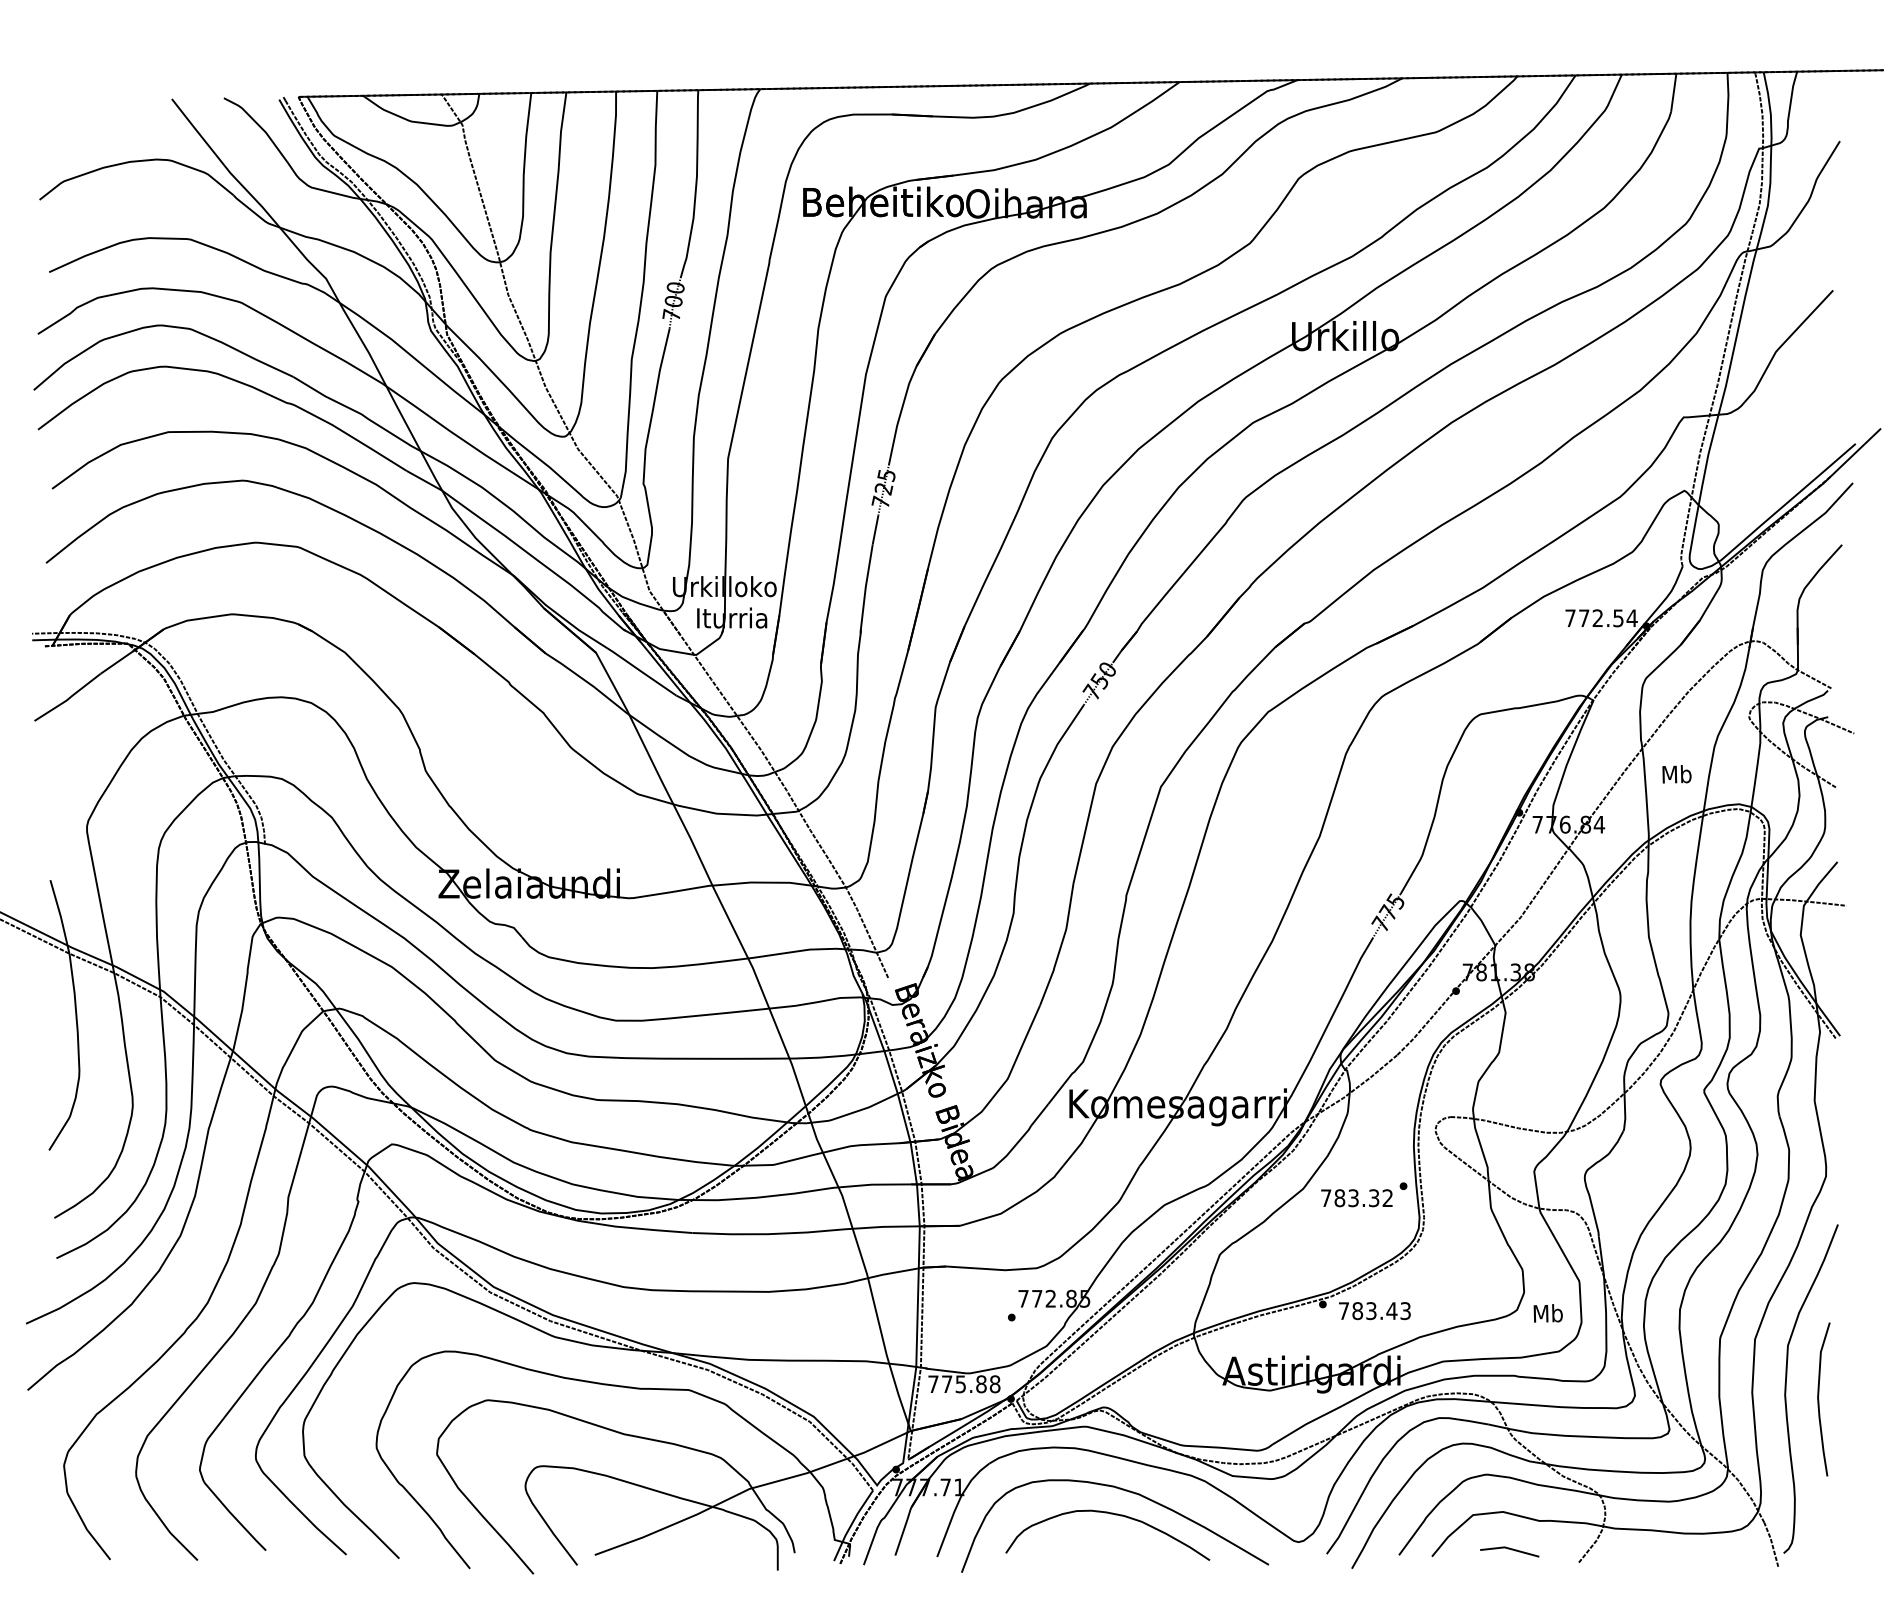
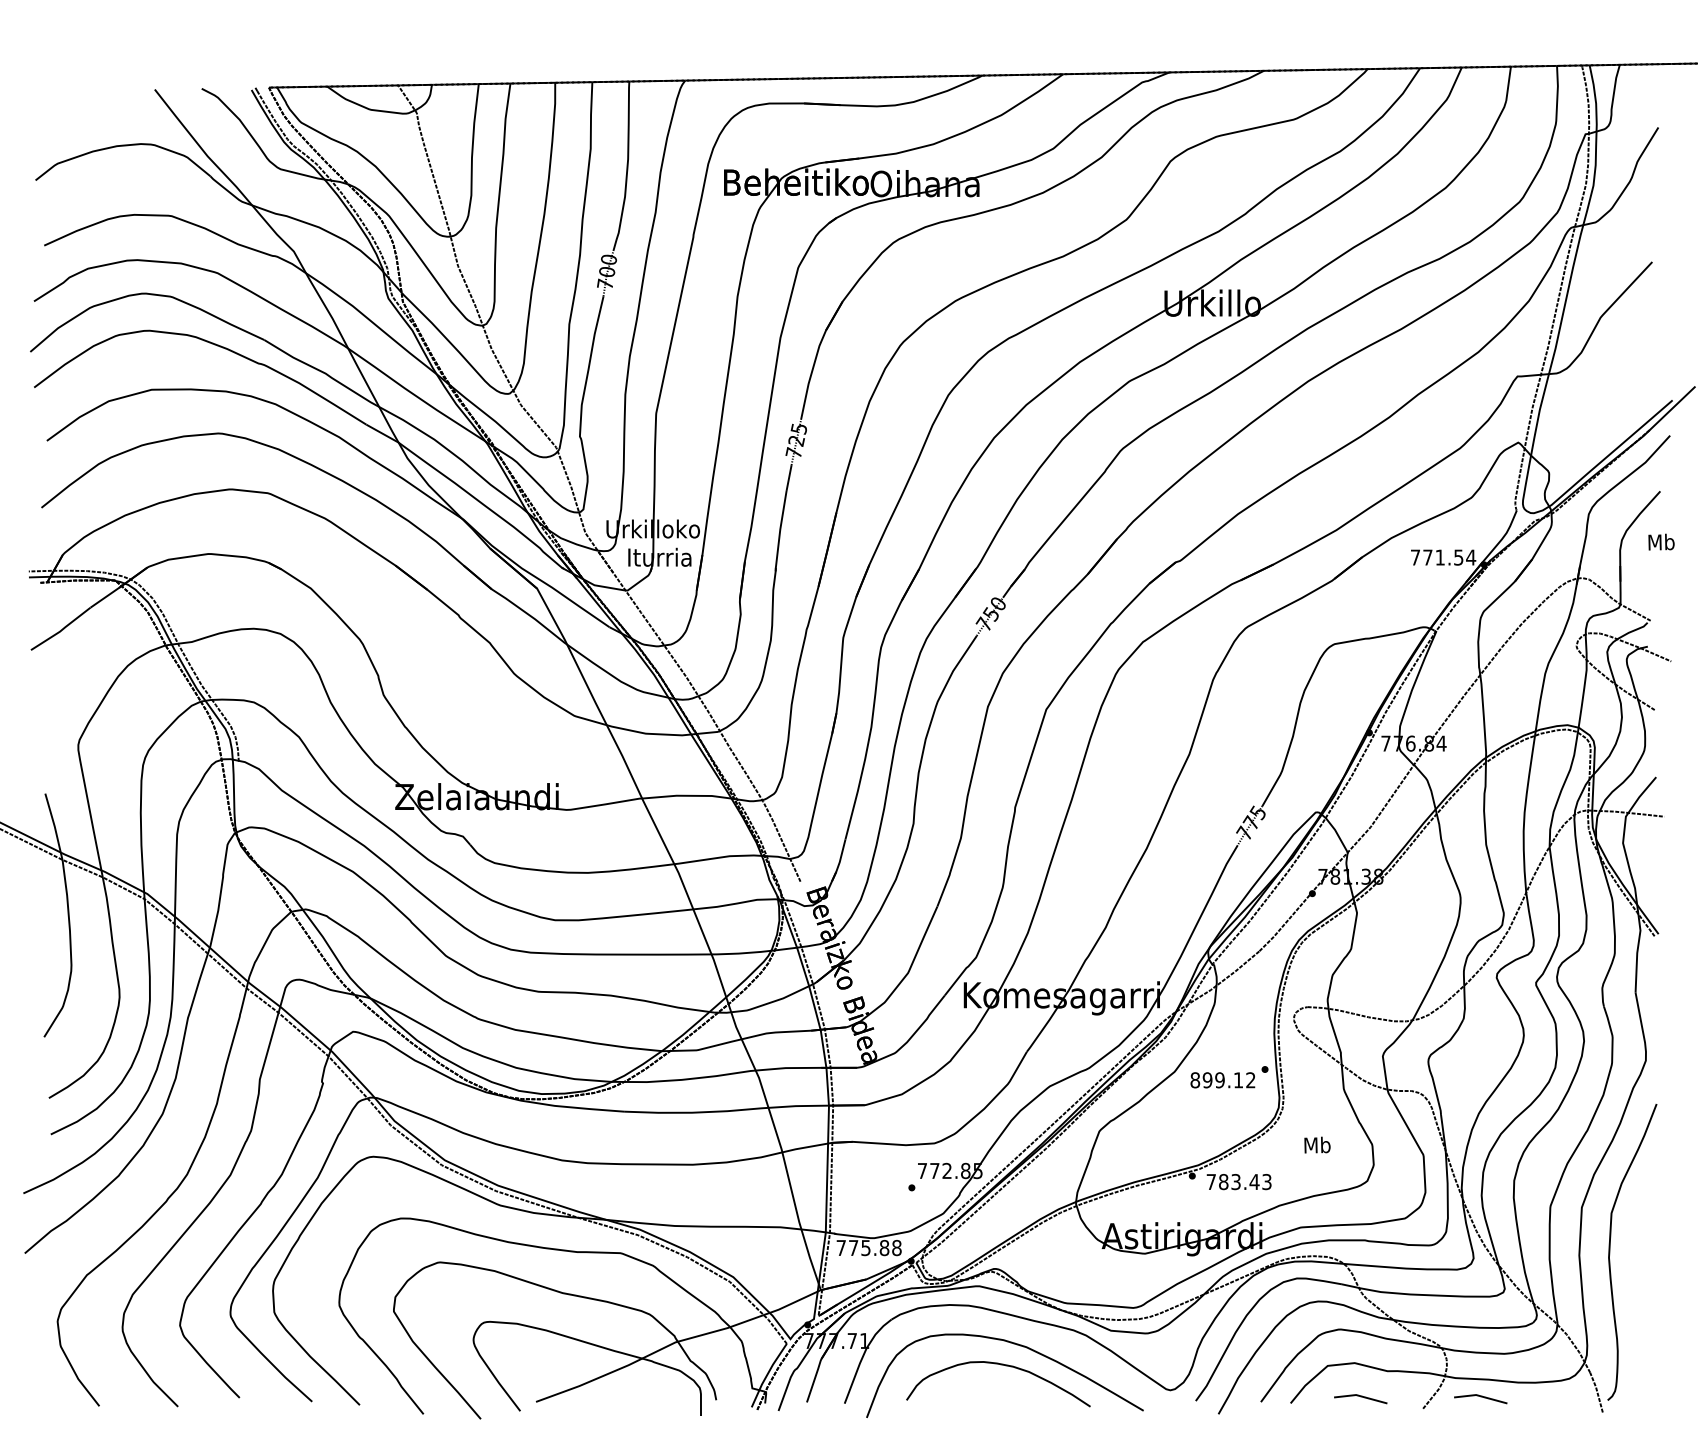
text: (1597, 618) -> (1439, 557), 772.54 -> 771.54
text: (1676, 773) -> (1661, 541), moved
text: (1349, 1198) -> (1216, 1080), 783.32 -> 899.12
text: (1548, 1312) -> (1317, 1144), moved
curve: (1818, 1399) -> (1639, 1261), removed
line: (1642, 1550) -> (1480, 1397), added

